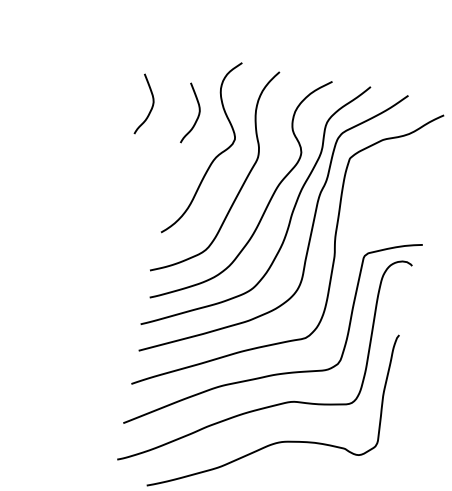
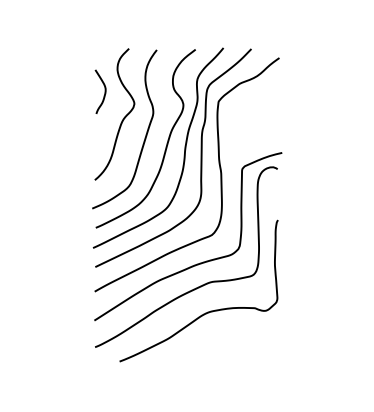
curve: (151, 105) -> (70, 91), removed

